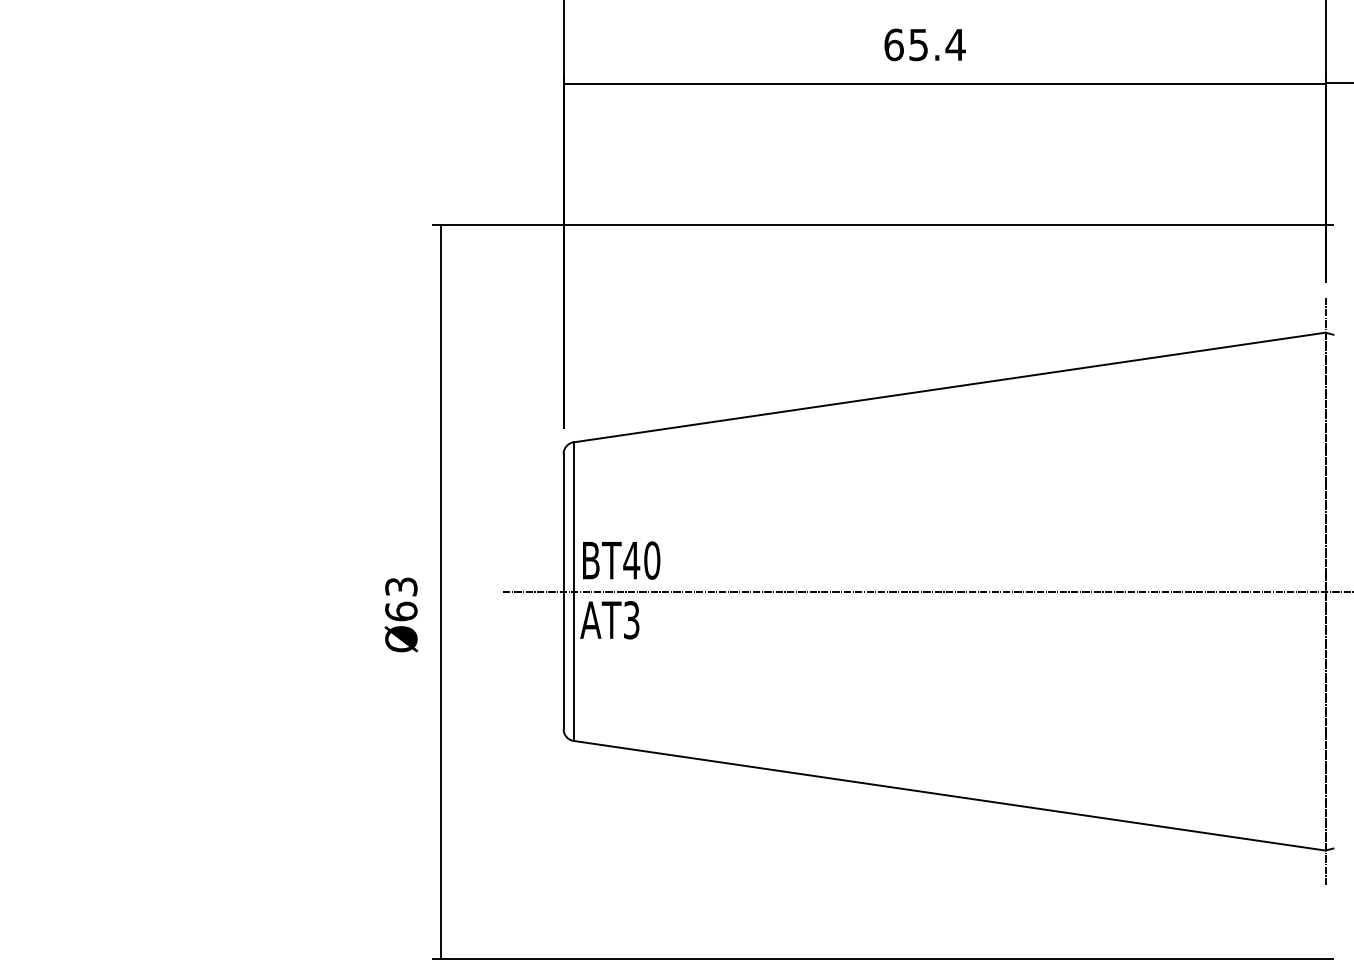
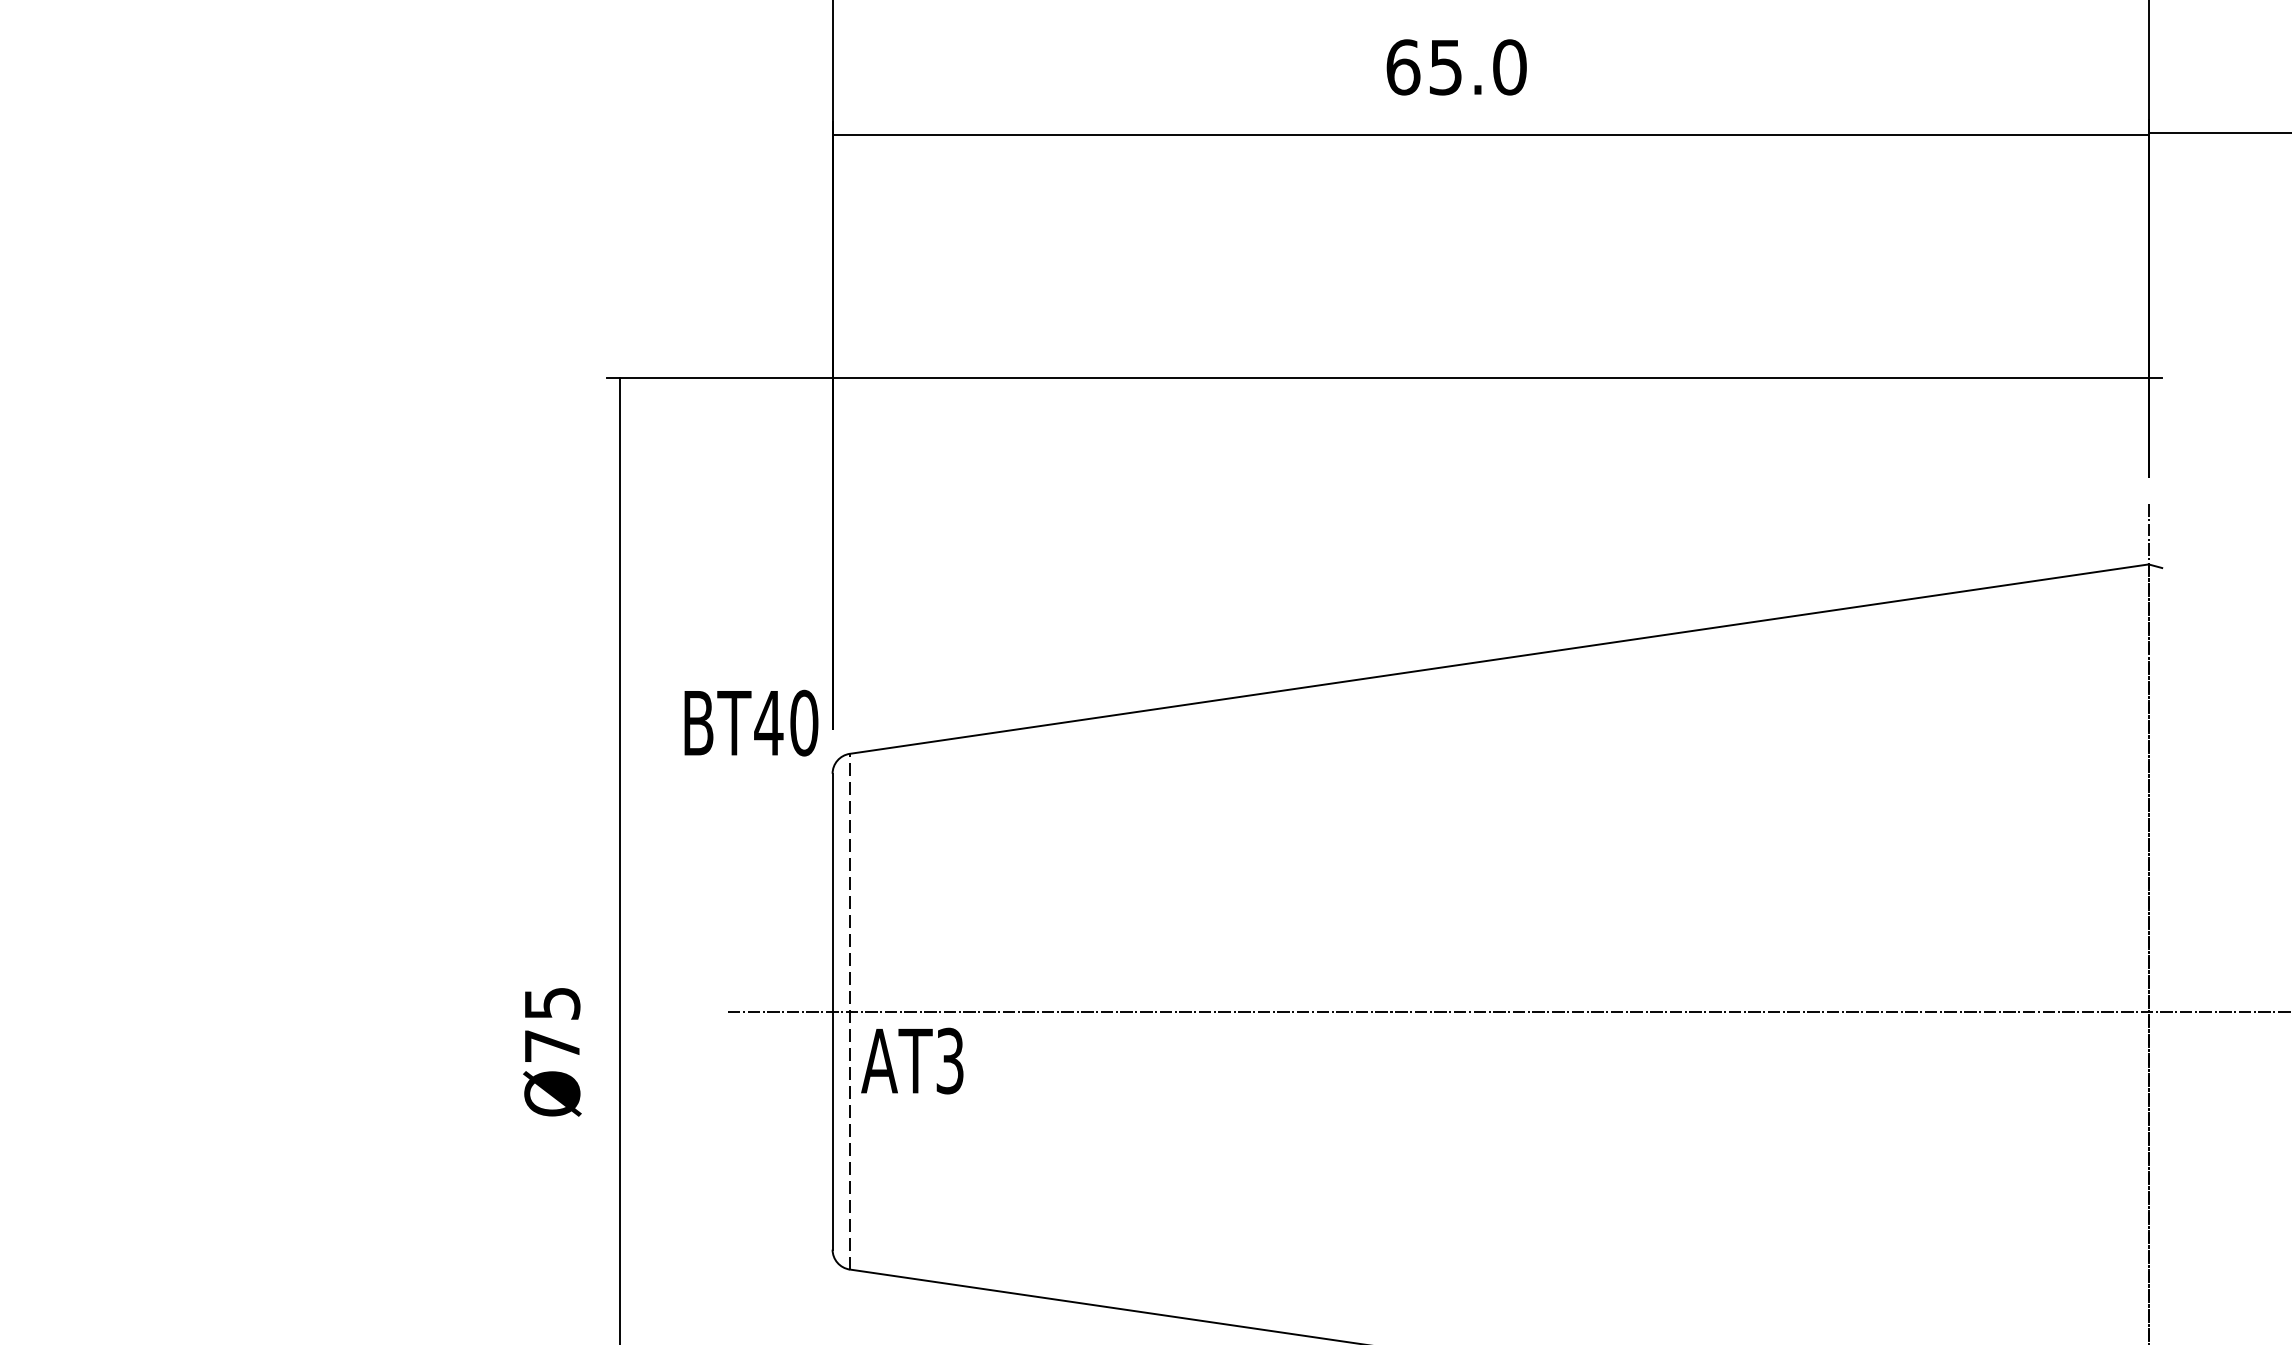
text: (955, 44) -> (1509, 66), 65.4 -> 65.0
text: (621, 560) -> (751, 723), moved
line: (573, 591) -> (849, 1011), solid -> dashed
text: (401, 599) -> (552, 1025), Ø63 -> Ø75

